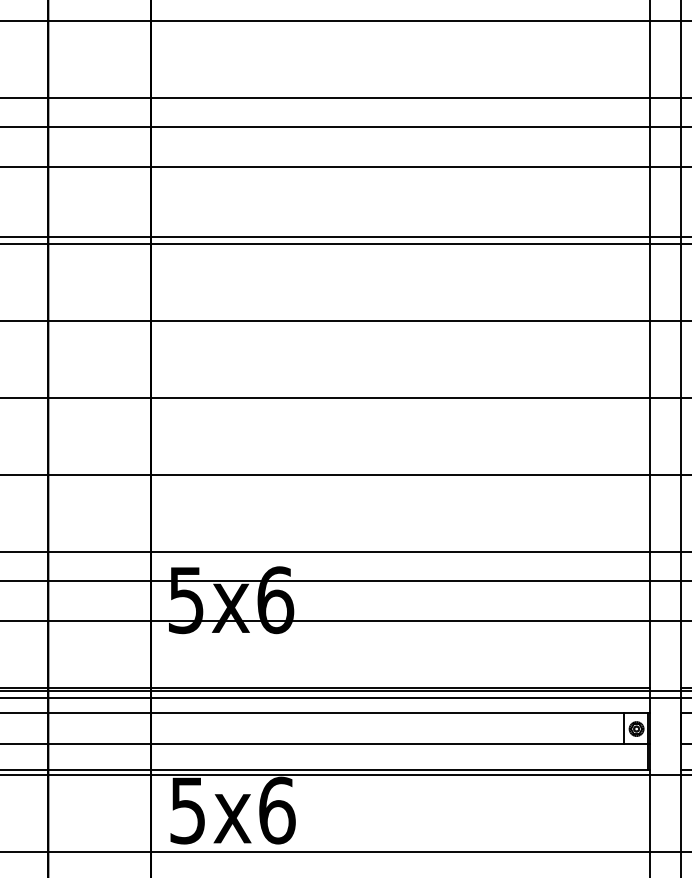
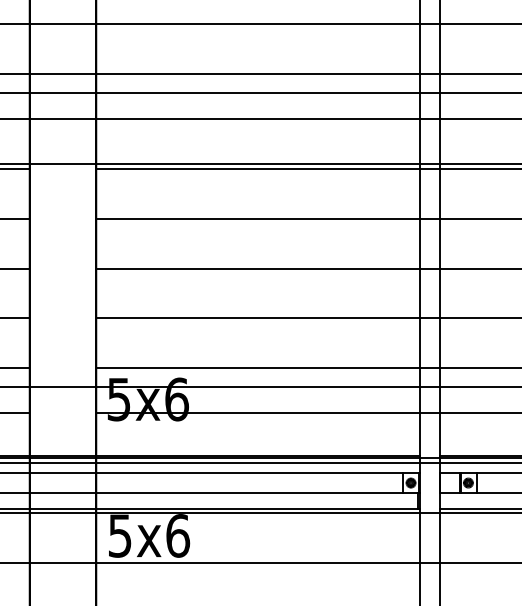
hatch: (98, 398) -> (62, 268), removed
hatch: (98, 621) -> (62, 413), removed

